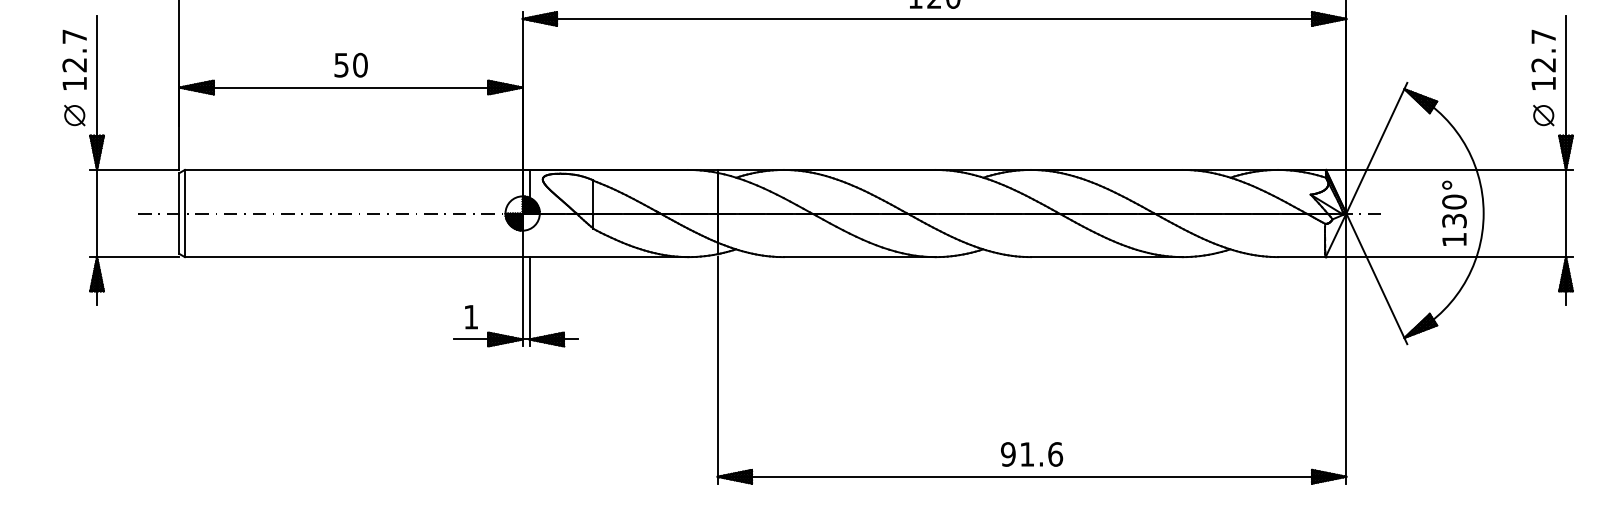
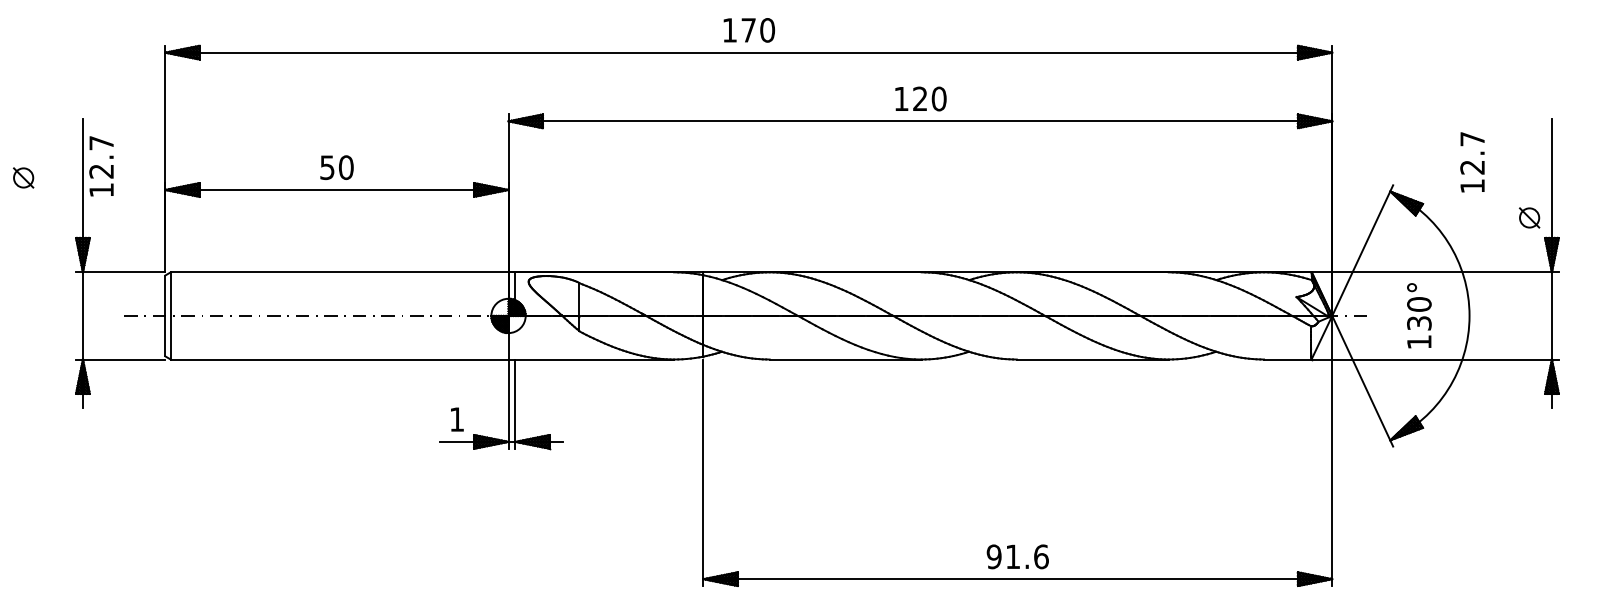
text: (74, 60) -> (101, 166), moved
text: (1543, 60) -> (1472, 162), moved
part: (74, 115) -> (23, 177), moved
text: (1454, 213) -> (1419, 315), moved

